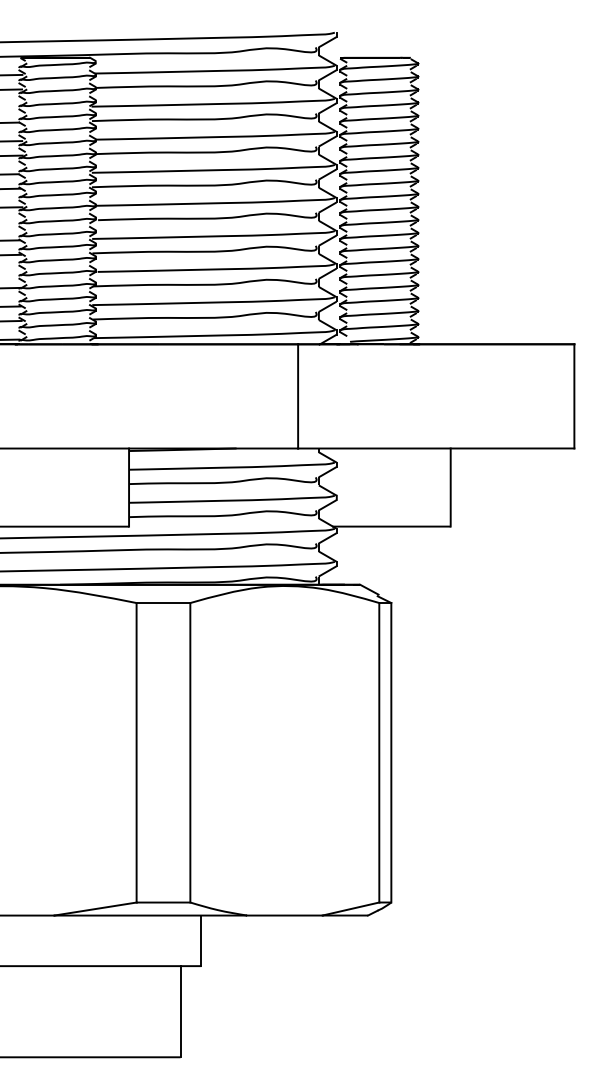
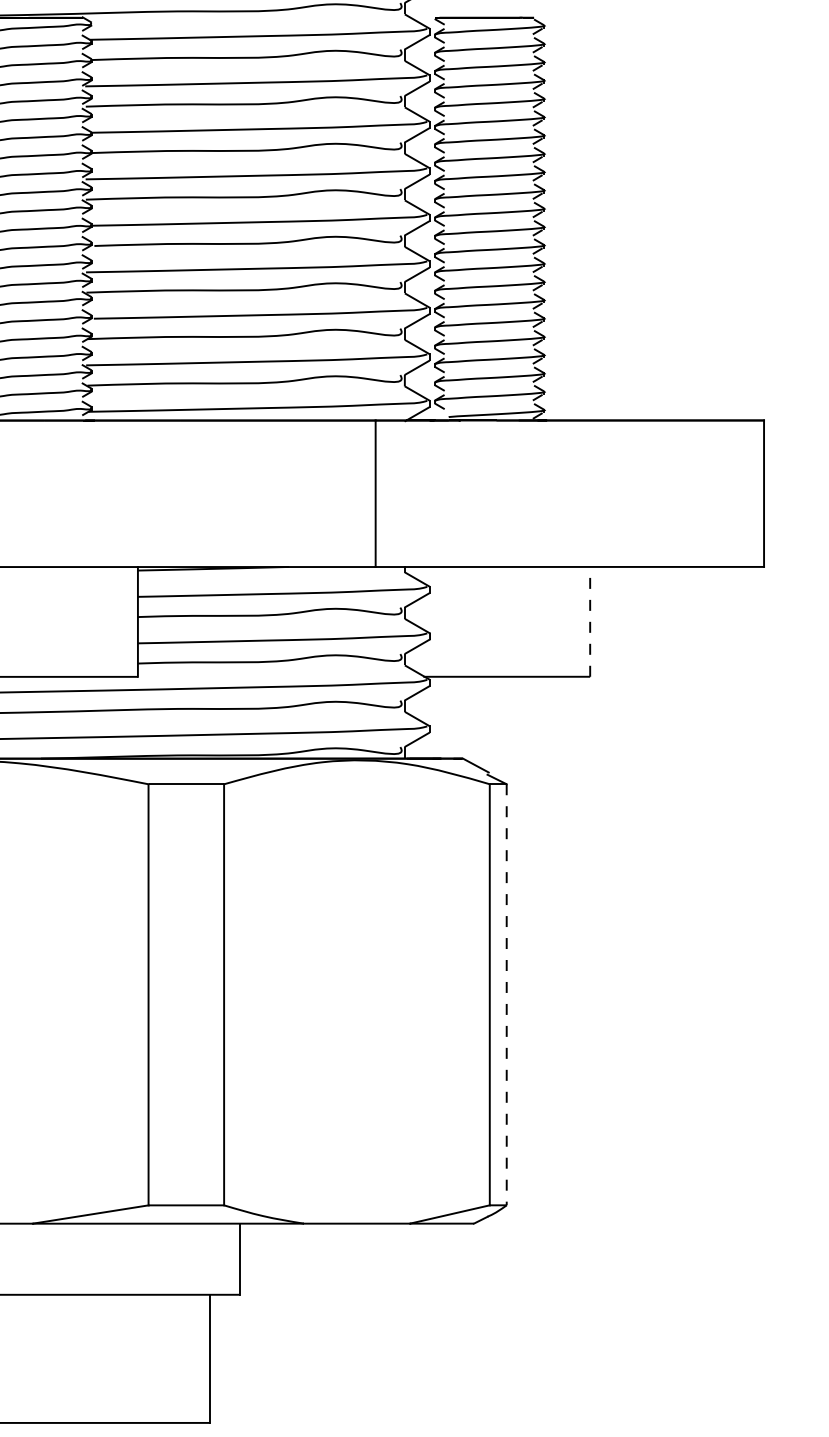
line: (450, 487) -> (589, 621), solid -> dashed
line: (391, 752) -> (506, 994), solid -> dashed

